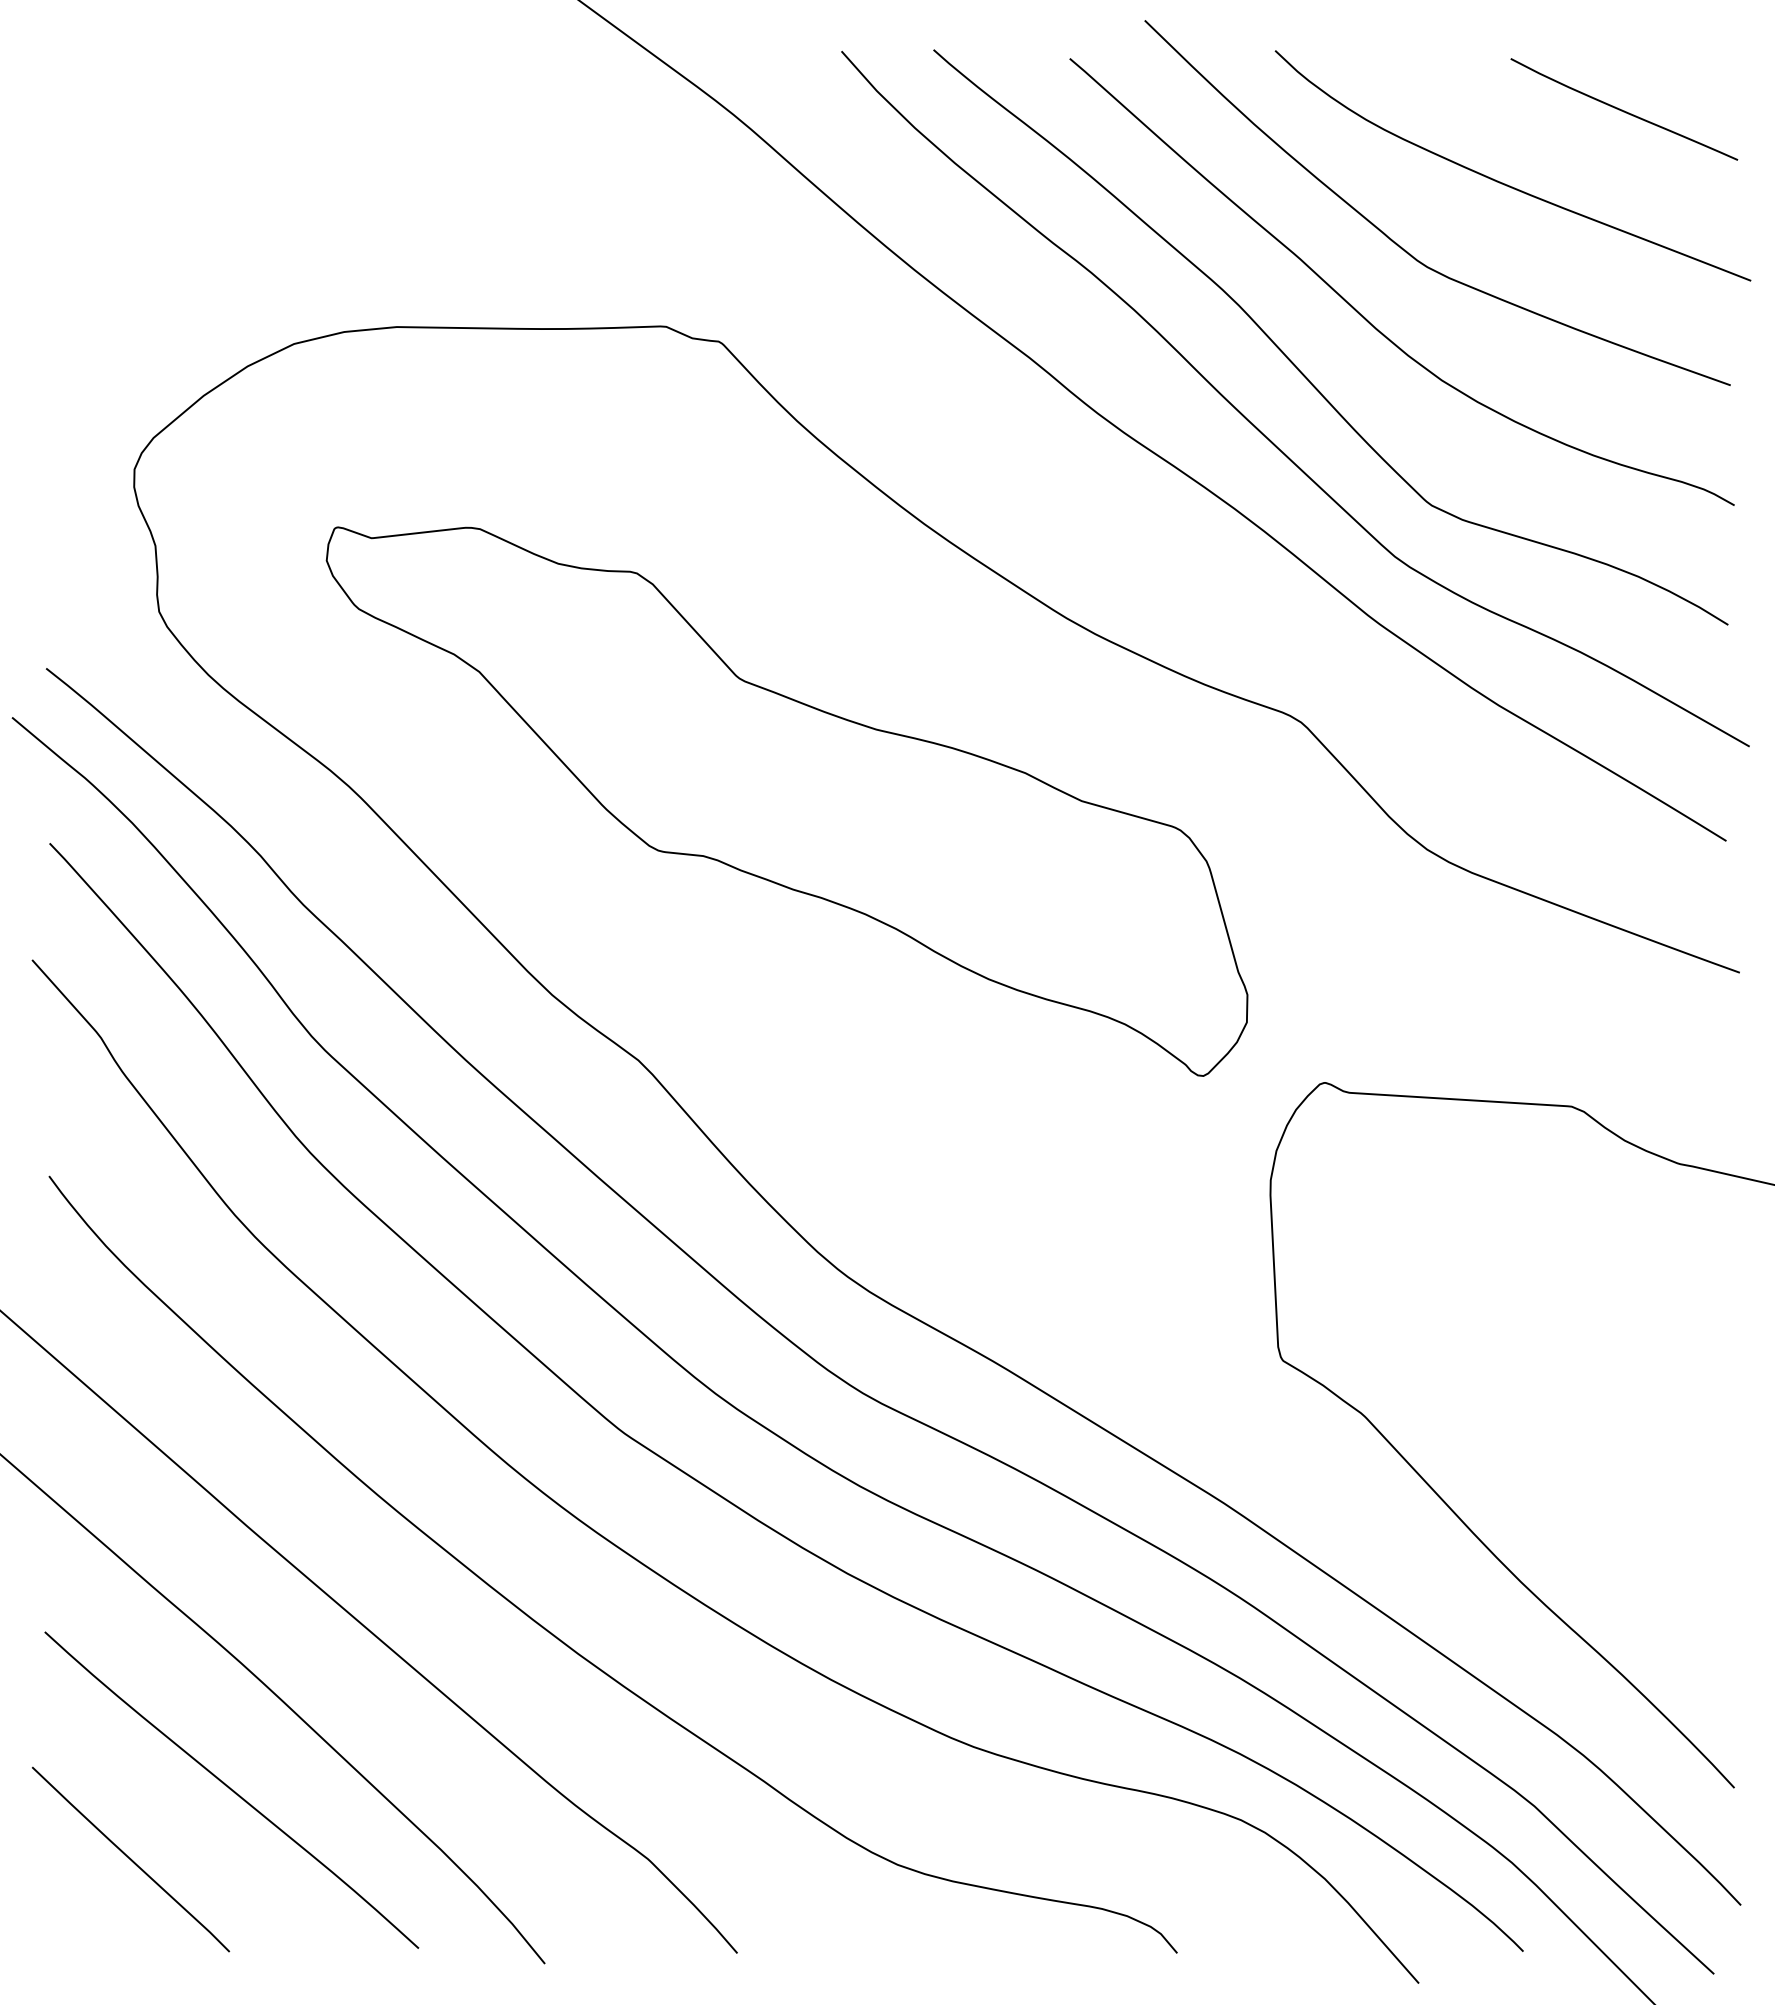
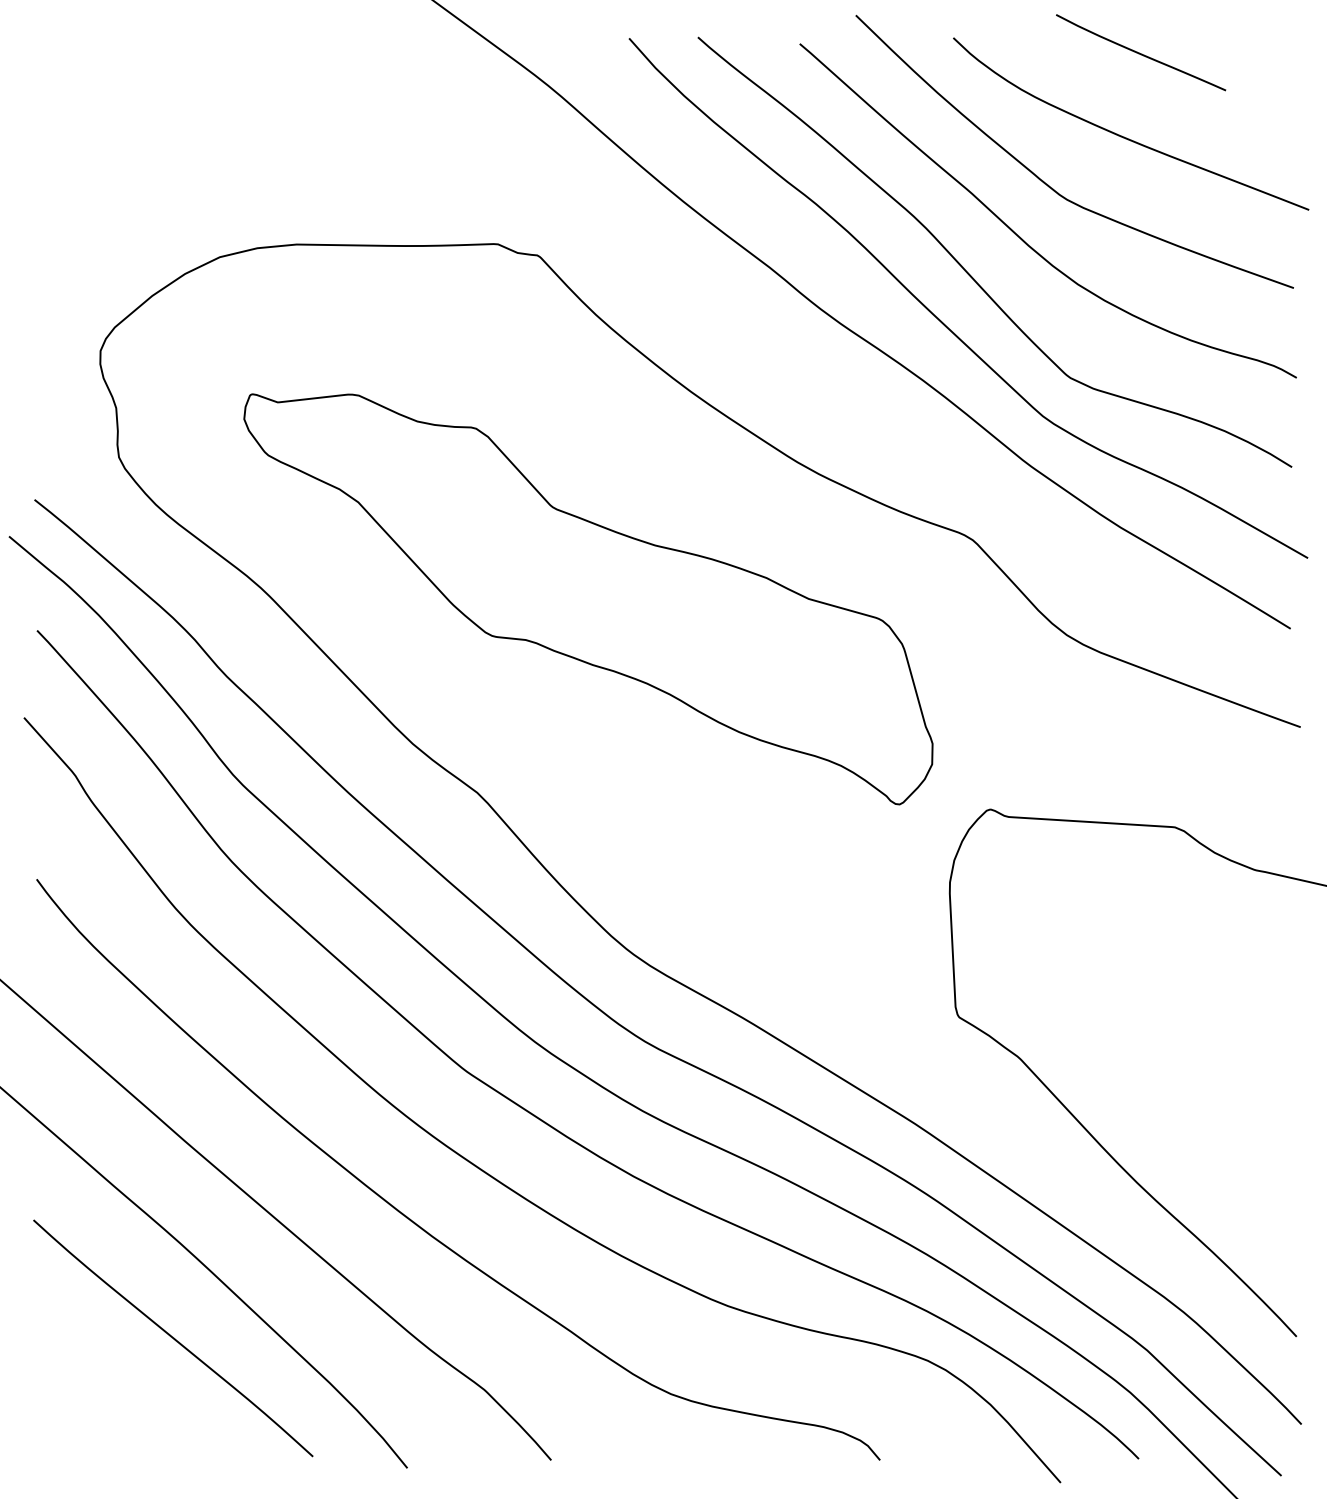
curve: (1624, 110) -> (1141, 53), moved
line: (130, 1859) -> (97, 1390), removed

